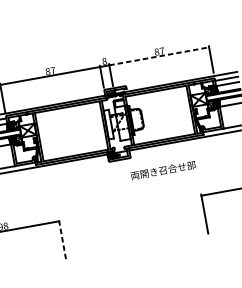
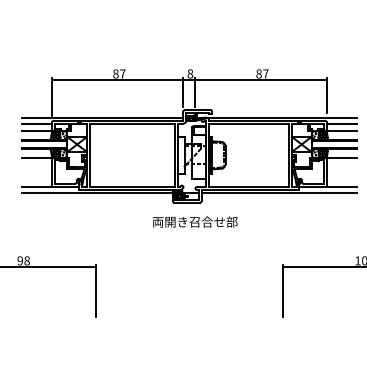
line: (159, 56) -> (261, 80), dashed -> solid
text: (162, 170) -> (194, 221), moved
line: (62, 239) -> (96, 291), dashed -> solid

